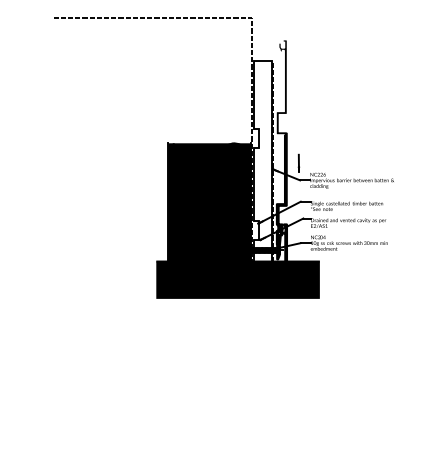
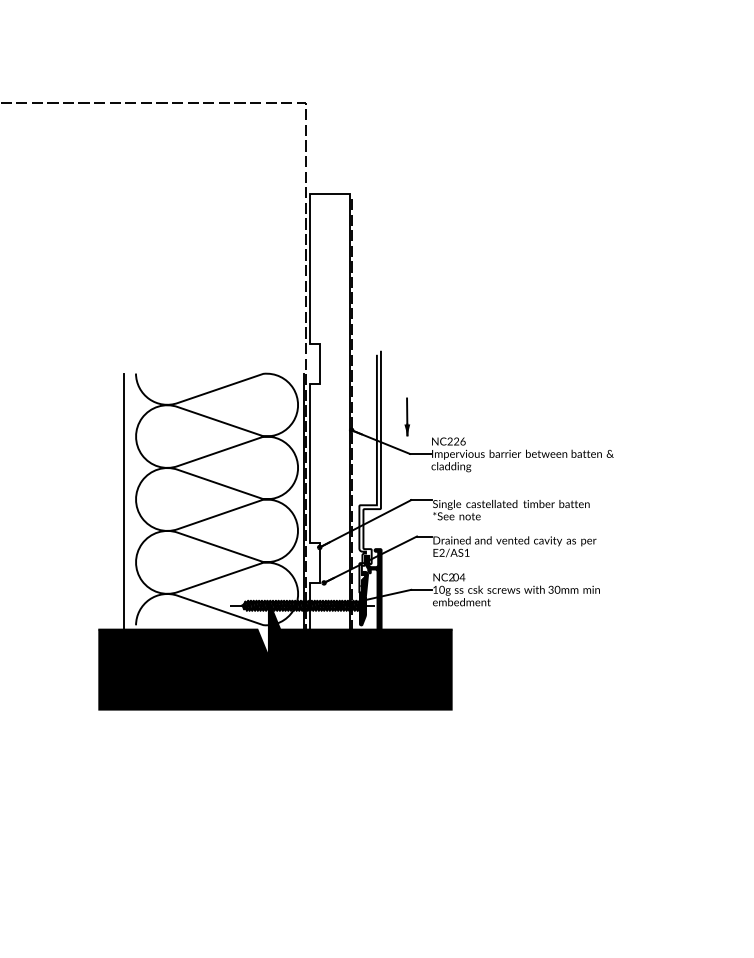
fill: (281, 142) -> (369, 371), removed
fill: (209, 208) -> (213, 514), removed

